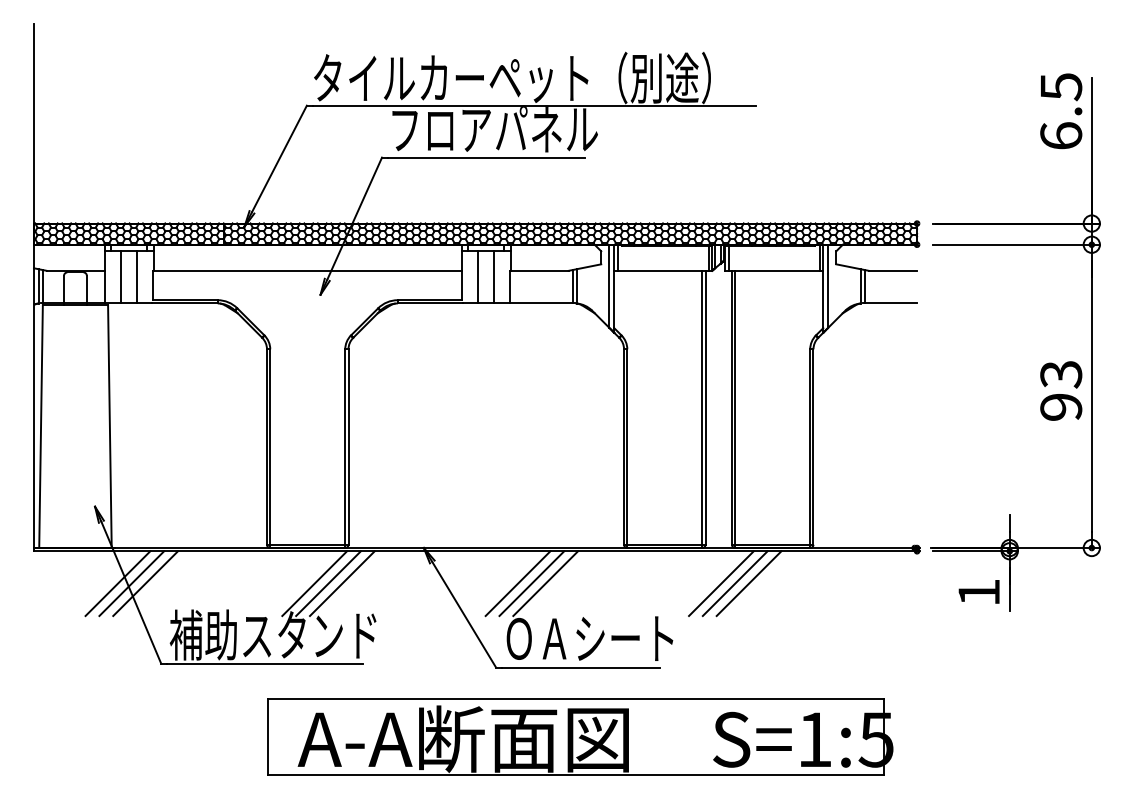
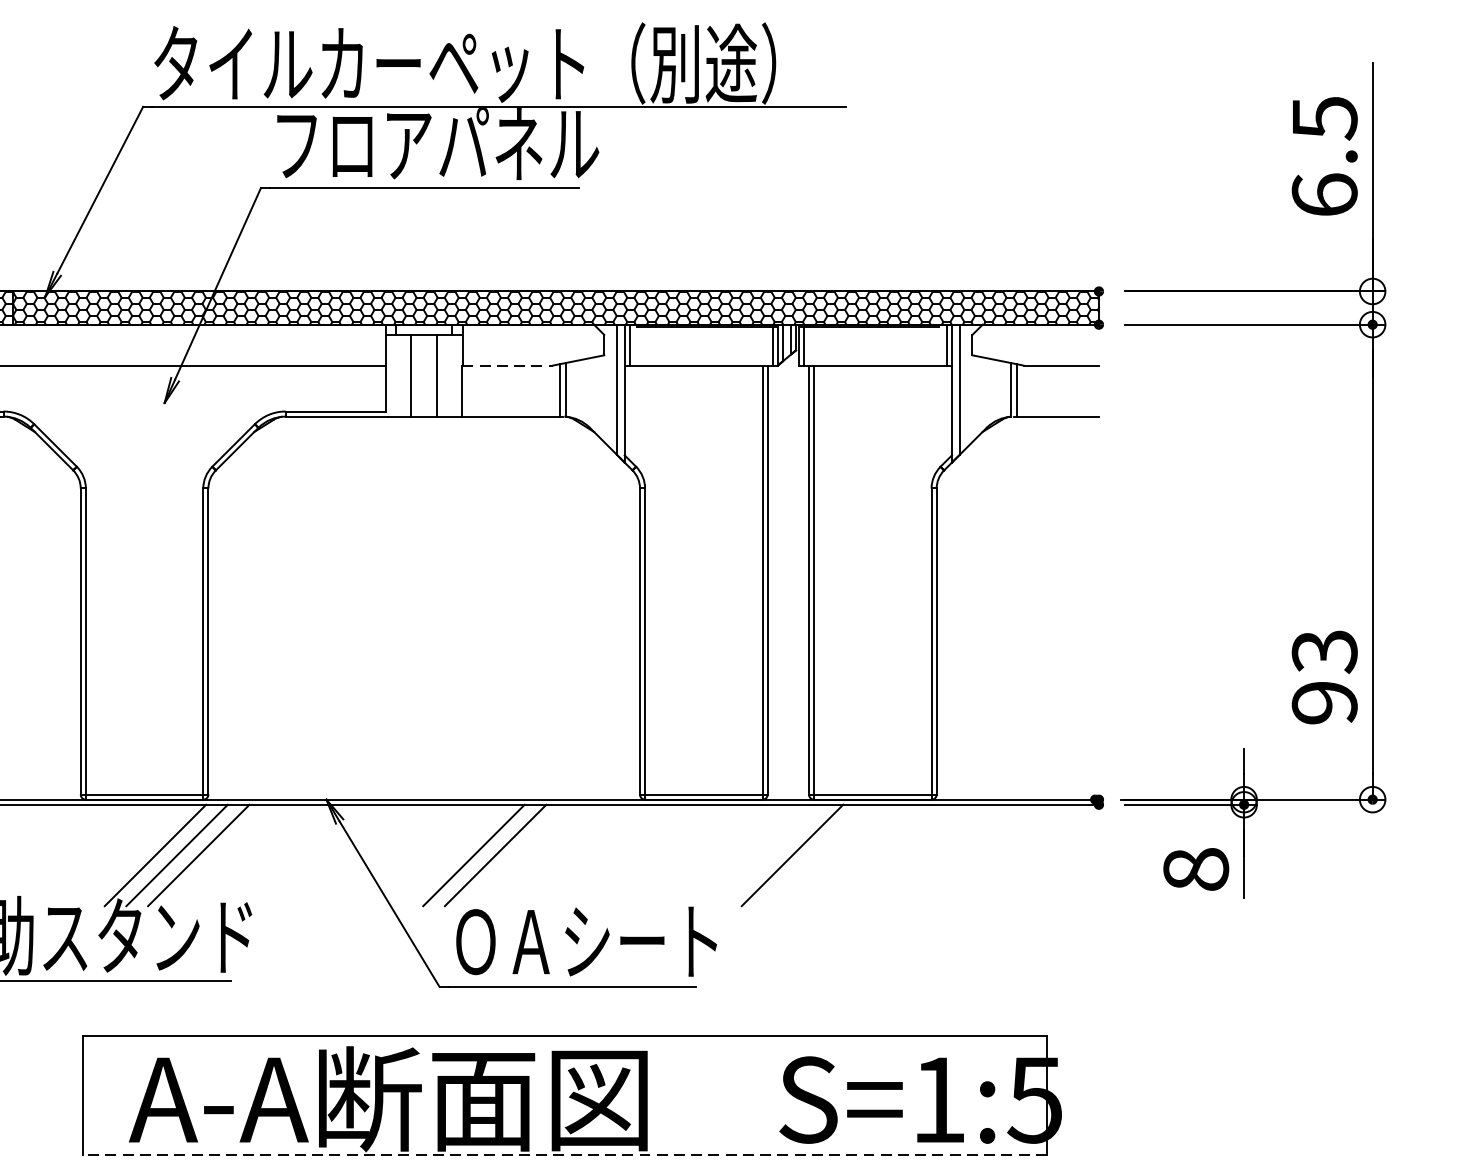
text: (1061, 111) -> (1325, 156), moved
line: (539, 270) -> (507, 364), solid -> dashed
text: (1061, 390) -> (1325, 676), moved
line: (545, 583) -> (516, 855), removed
line: (734, 583) -> (812, 855), removed
line: (748, 583) -> (834, 855), removed
text: (979, 592) -> (1196, 869), 1 -> 8
line: (575, 774) -> (563, 1154), solid -> dashed

